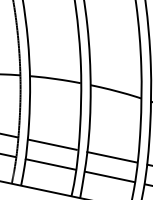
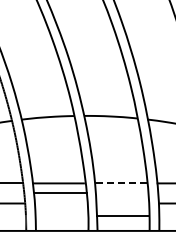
line: (111, 157) -> (120, 183), solid -> dashed
line: (51, 164) -> (61, 192), moved
line: (109, 176) -> (122, 215), moved

